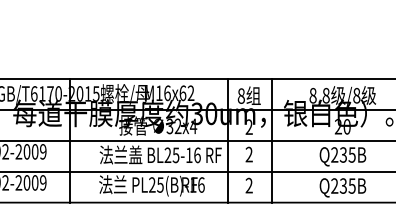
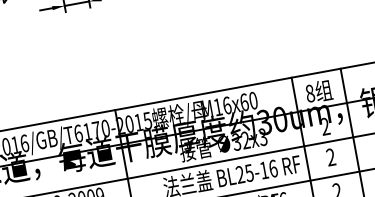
text: (190, 93) -> (252, 101), M16x62 -> M16x60
text: (193, 126) -> (263, 137), 32x4 -> 32x3

